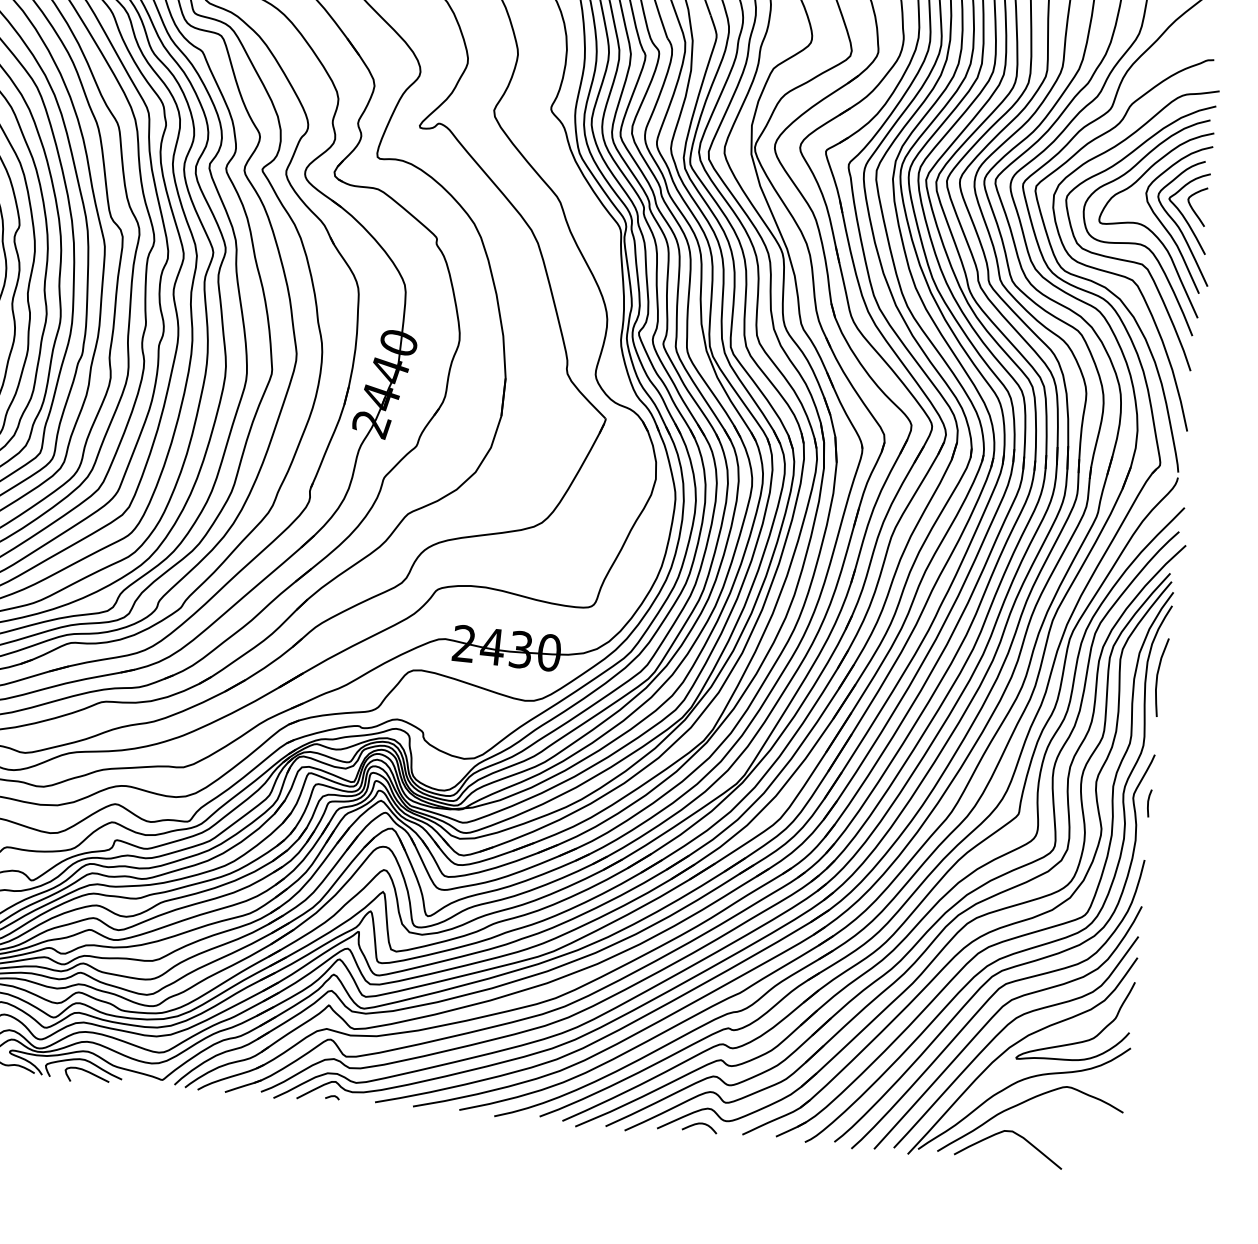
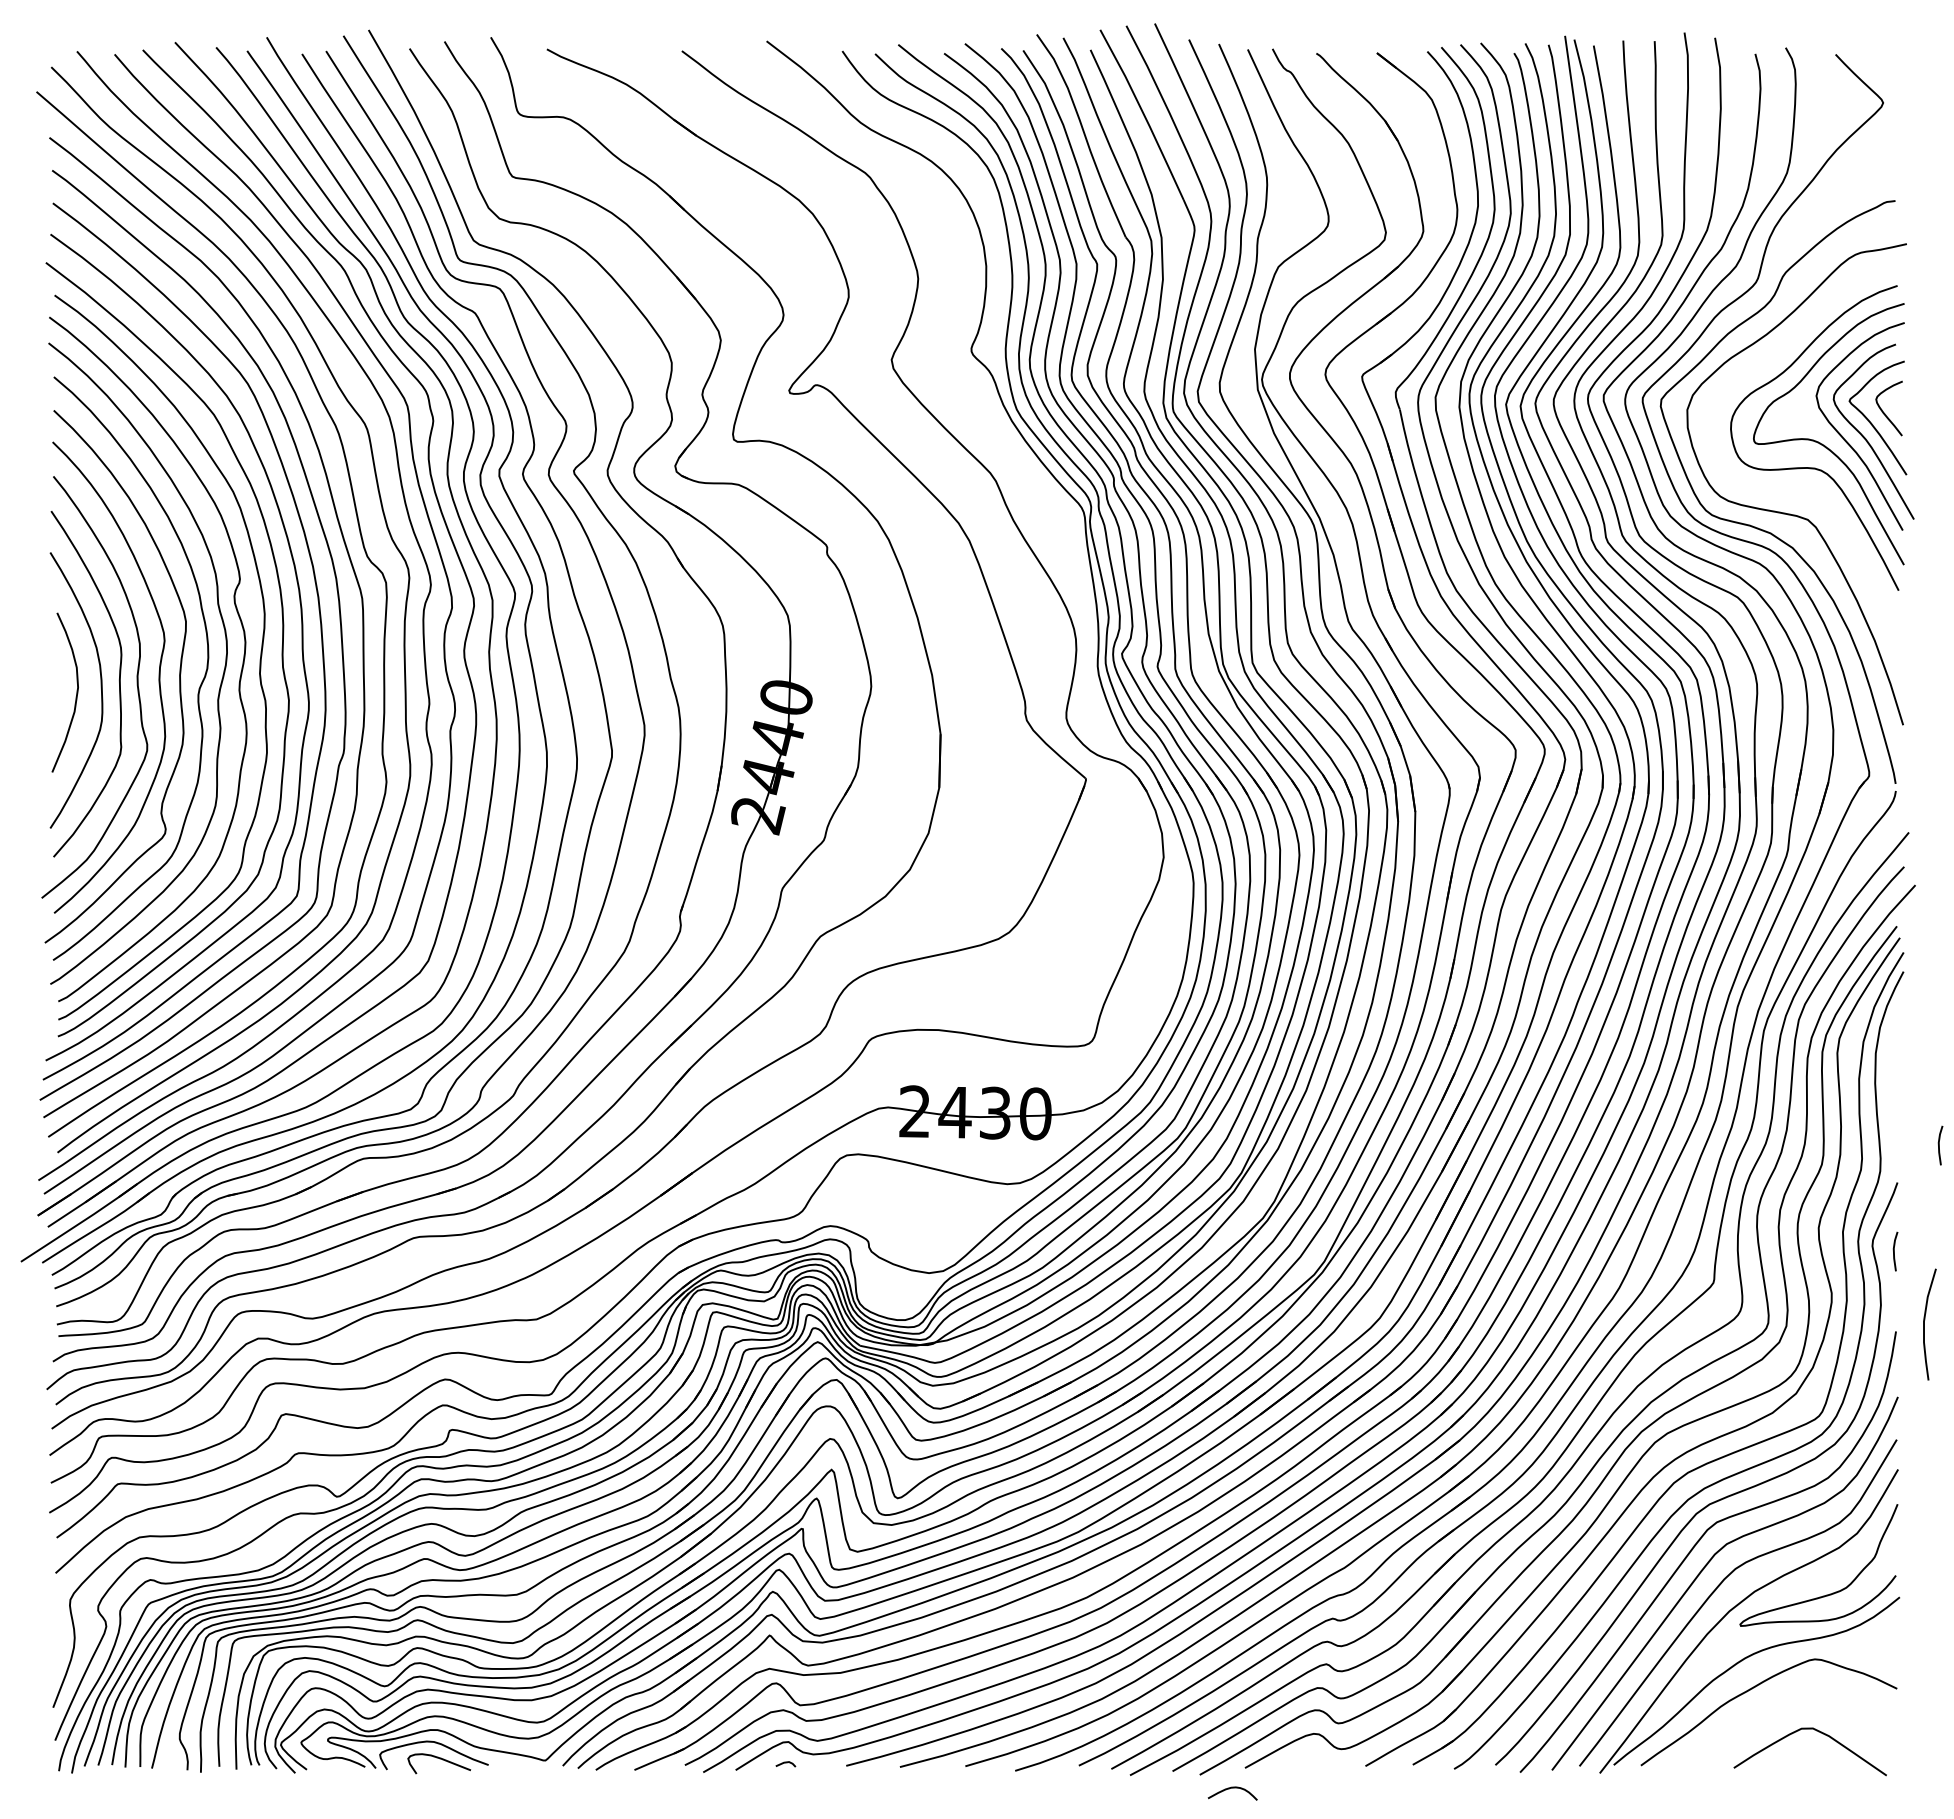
curve: (1130, 260) -> (1802, 492), removed
curve: (1157, 677) -> (1924, 1324), moved
line: (1186, 731) -> (1939, 1145), added
curve: (699, 1124) -> (1232, 1788), moved
curve: (1016, 1134) -> (1818, 1732), moved

